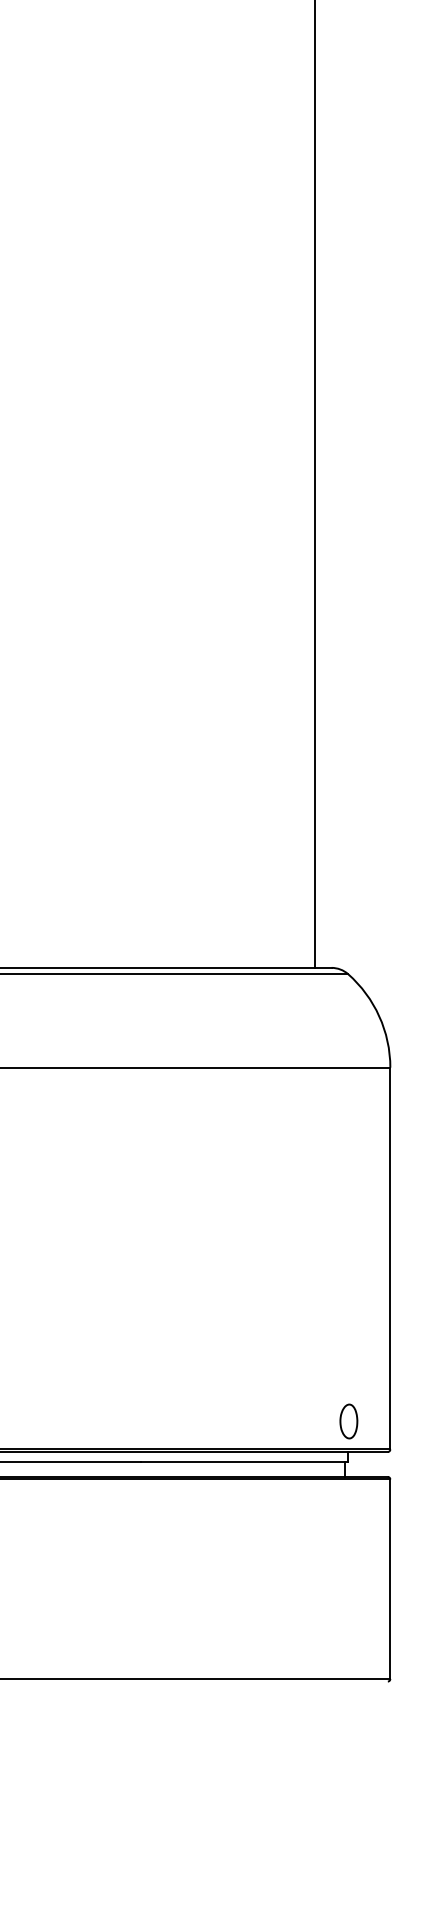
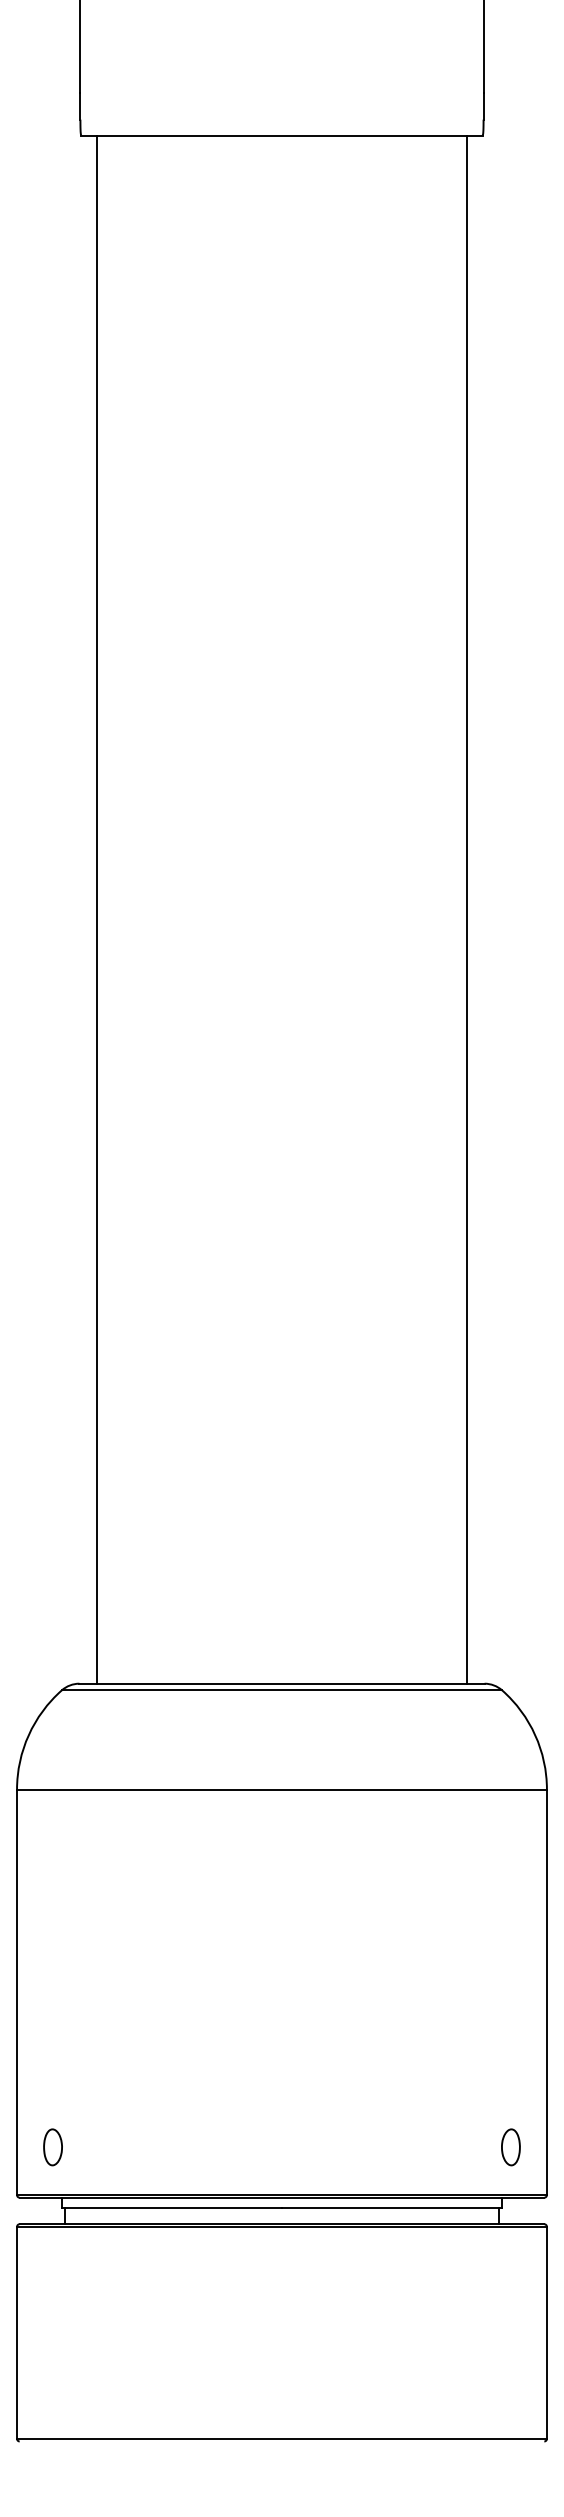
part: (348, 1421) -> (510, 2147), moved

